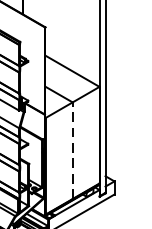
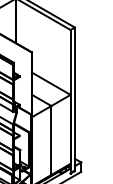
line: (72, 150) -> (51, 140), dashed -> solid

